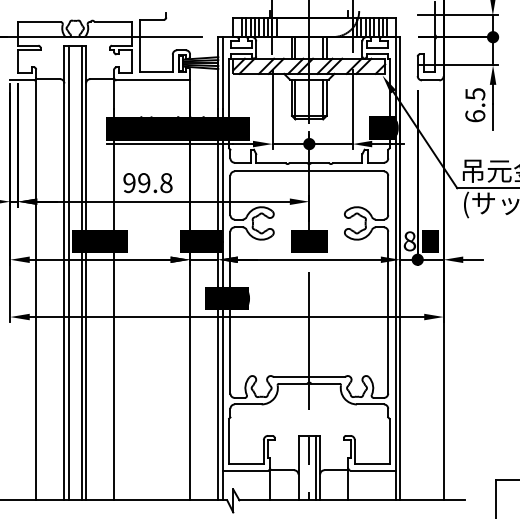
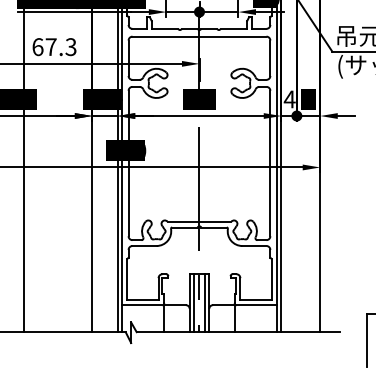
text: (147, 183) -> (54, 47), 99.8 -> 67.3
text: (409, 241) -> (289, 99), 8 -> 4
line: (302, 467) -> (193, 302), added

